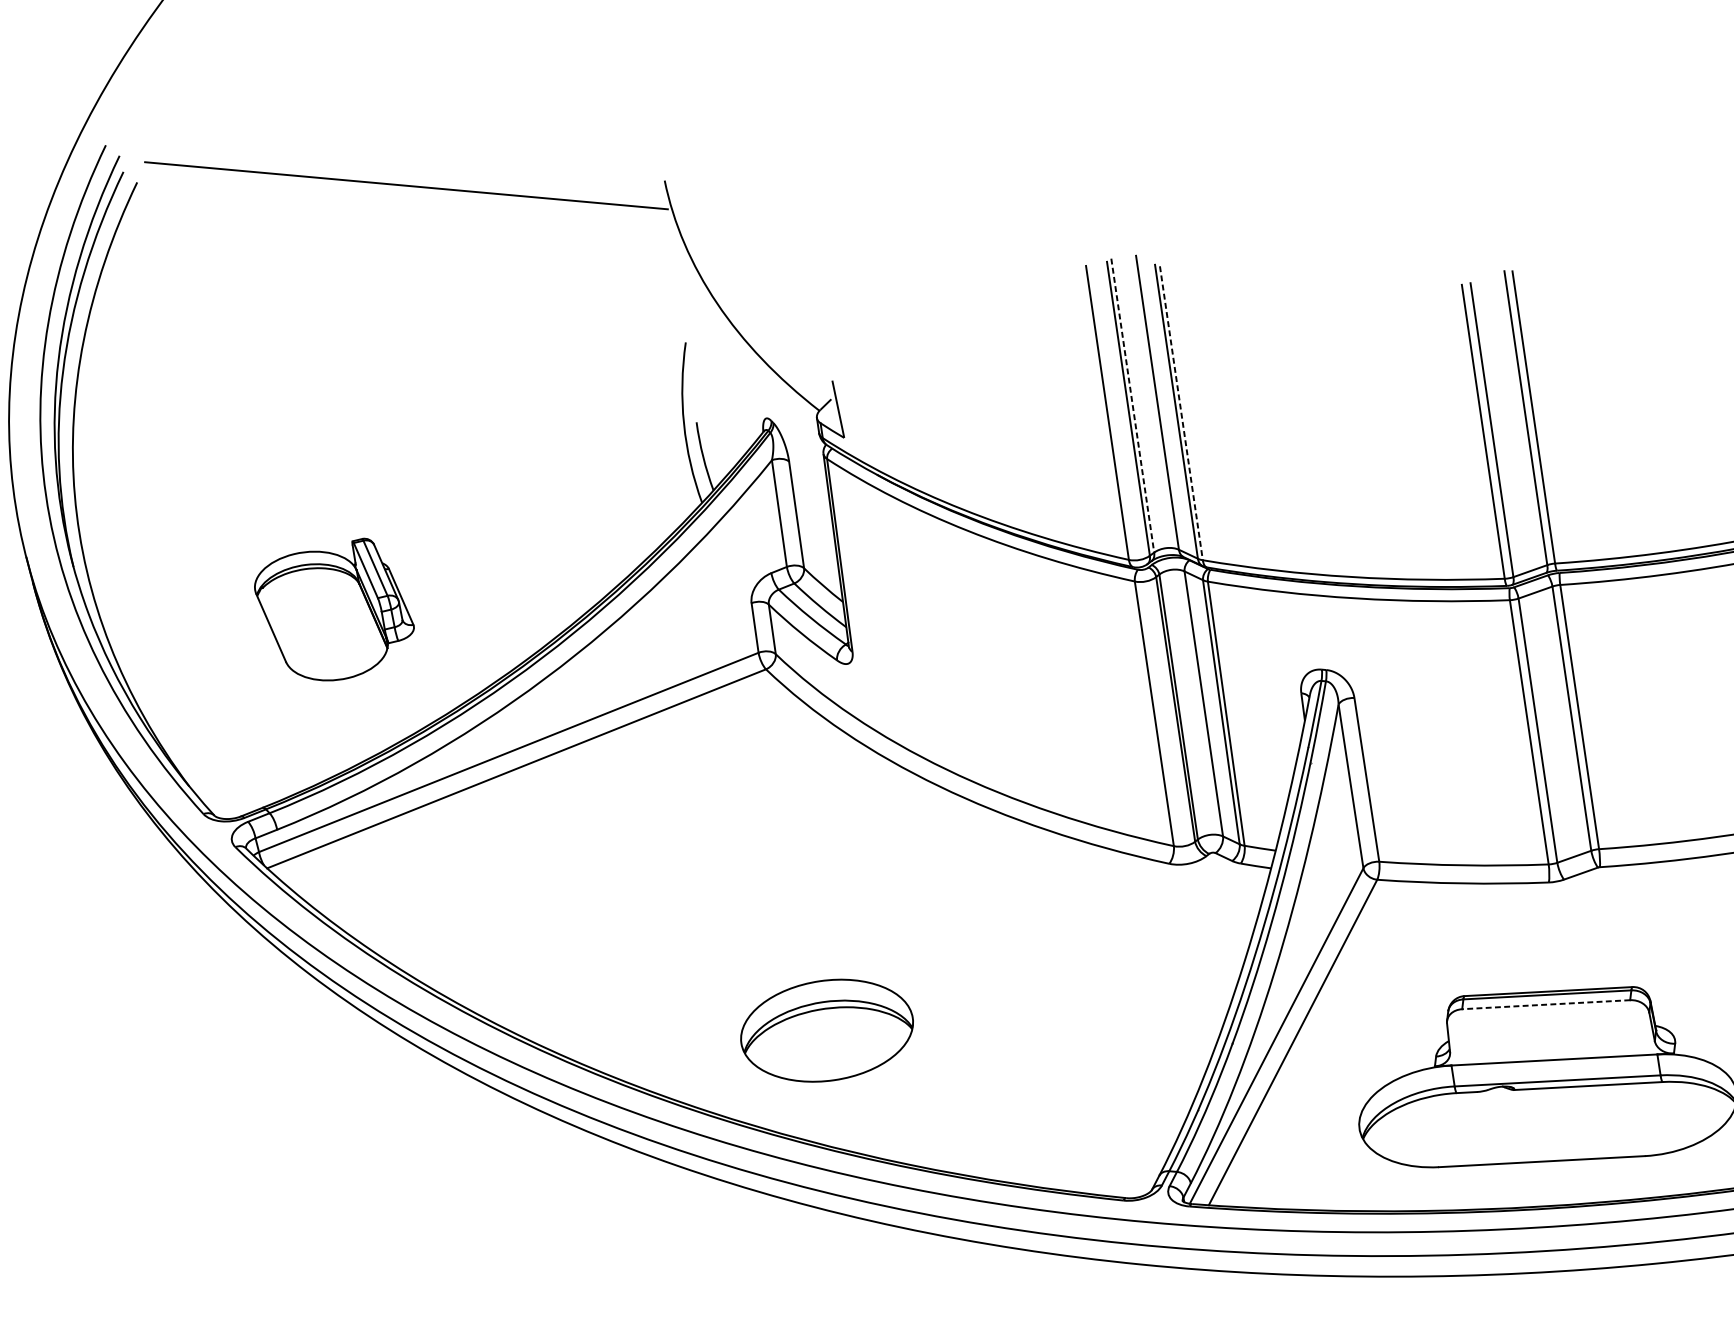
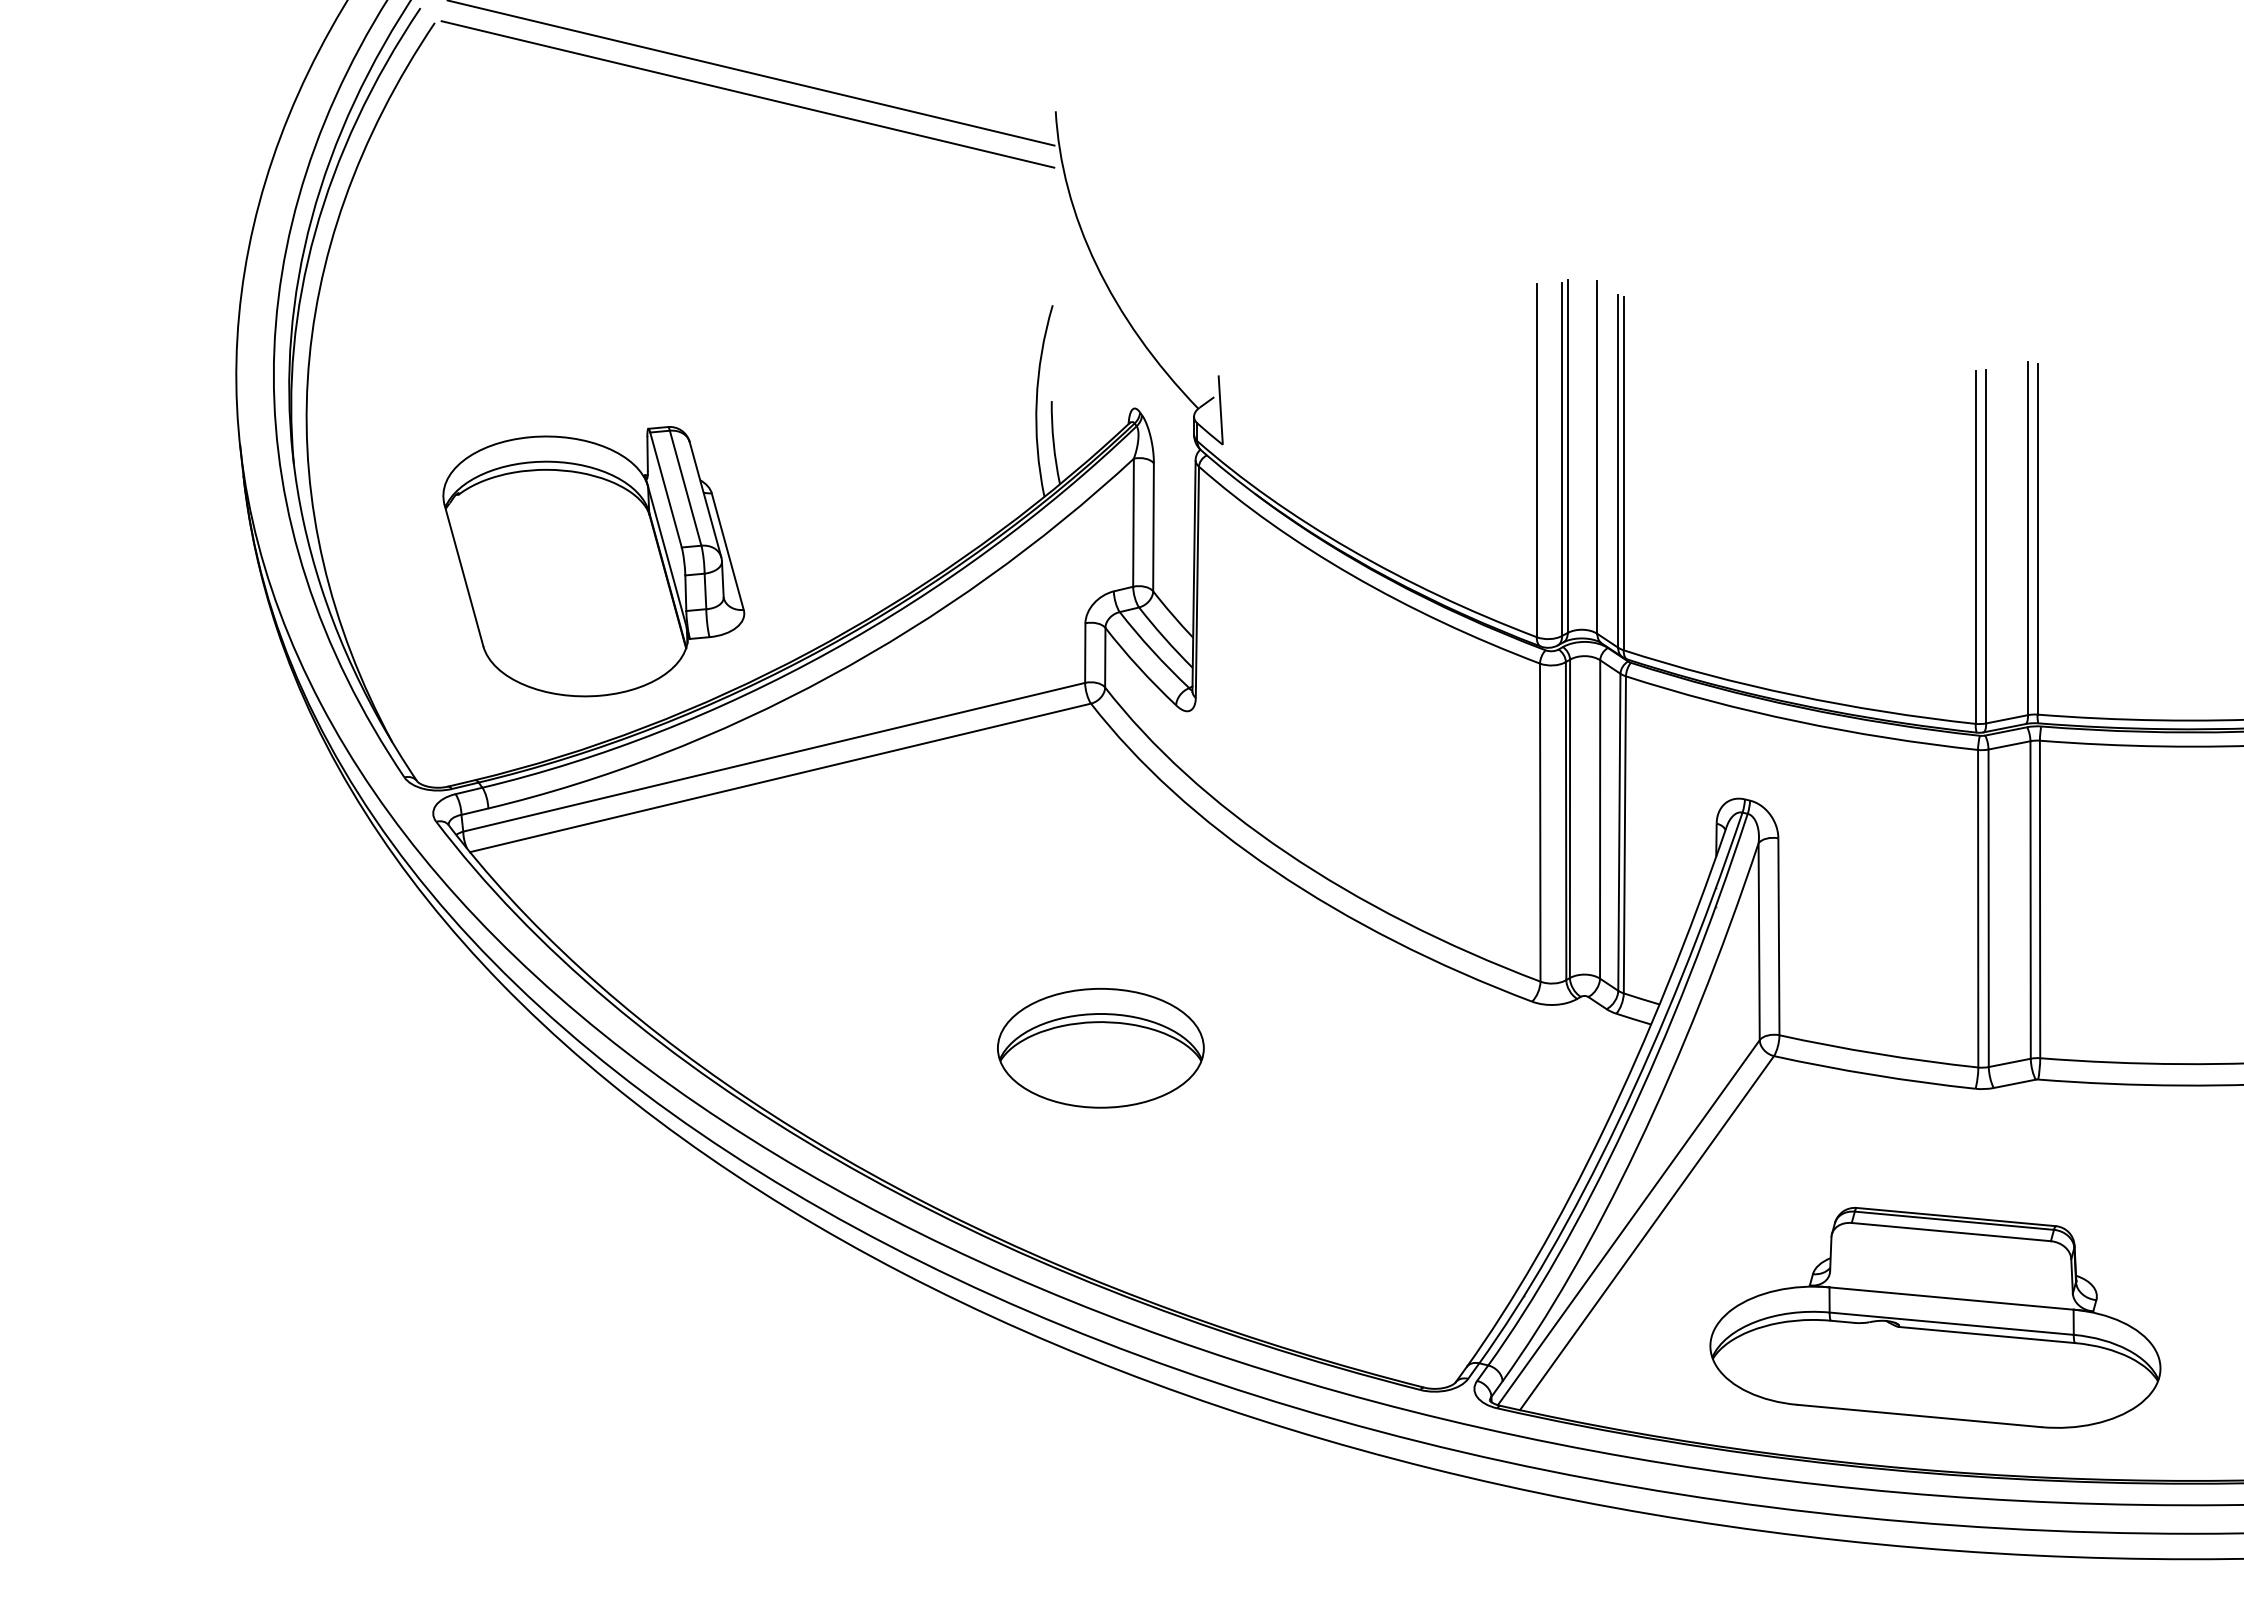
line: (406, 204) -> (747, 94), added
line: (1132, 405) -> (1567, 456), dashed -> solid
line: (1181, 413) -> (1623, 473), dashed -> solid
part: (334, 611) -> (593, 561), size x1.67
line: (1546, 1005) -> (1951, 1232), dashed -> solid
part: (826, 1030) -> (1100, 1047), moved

